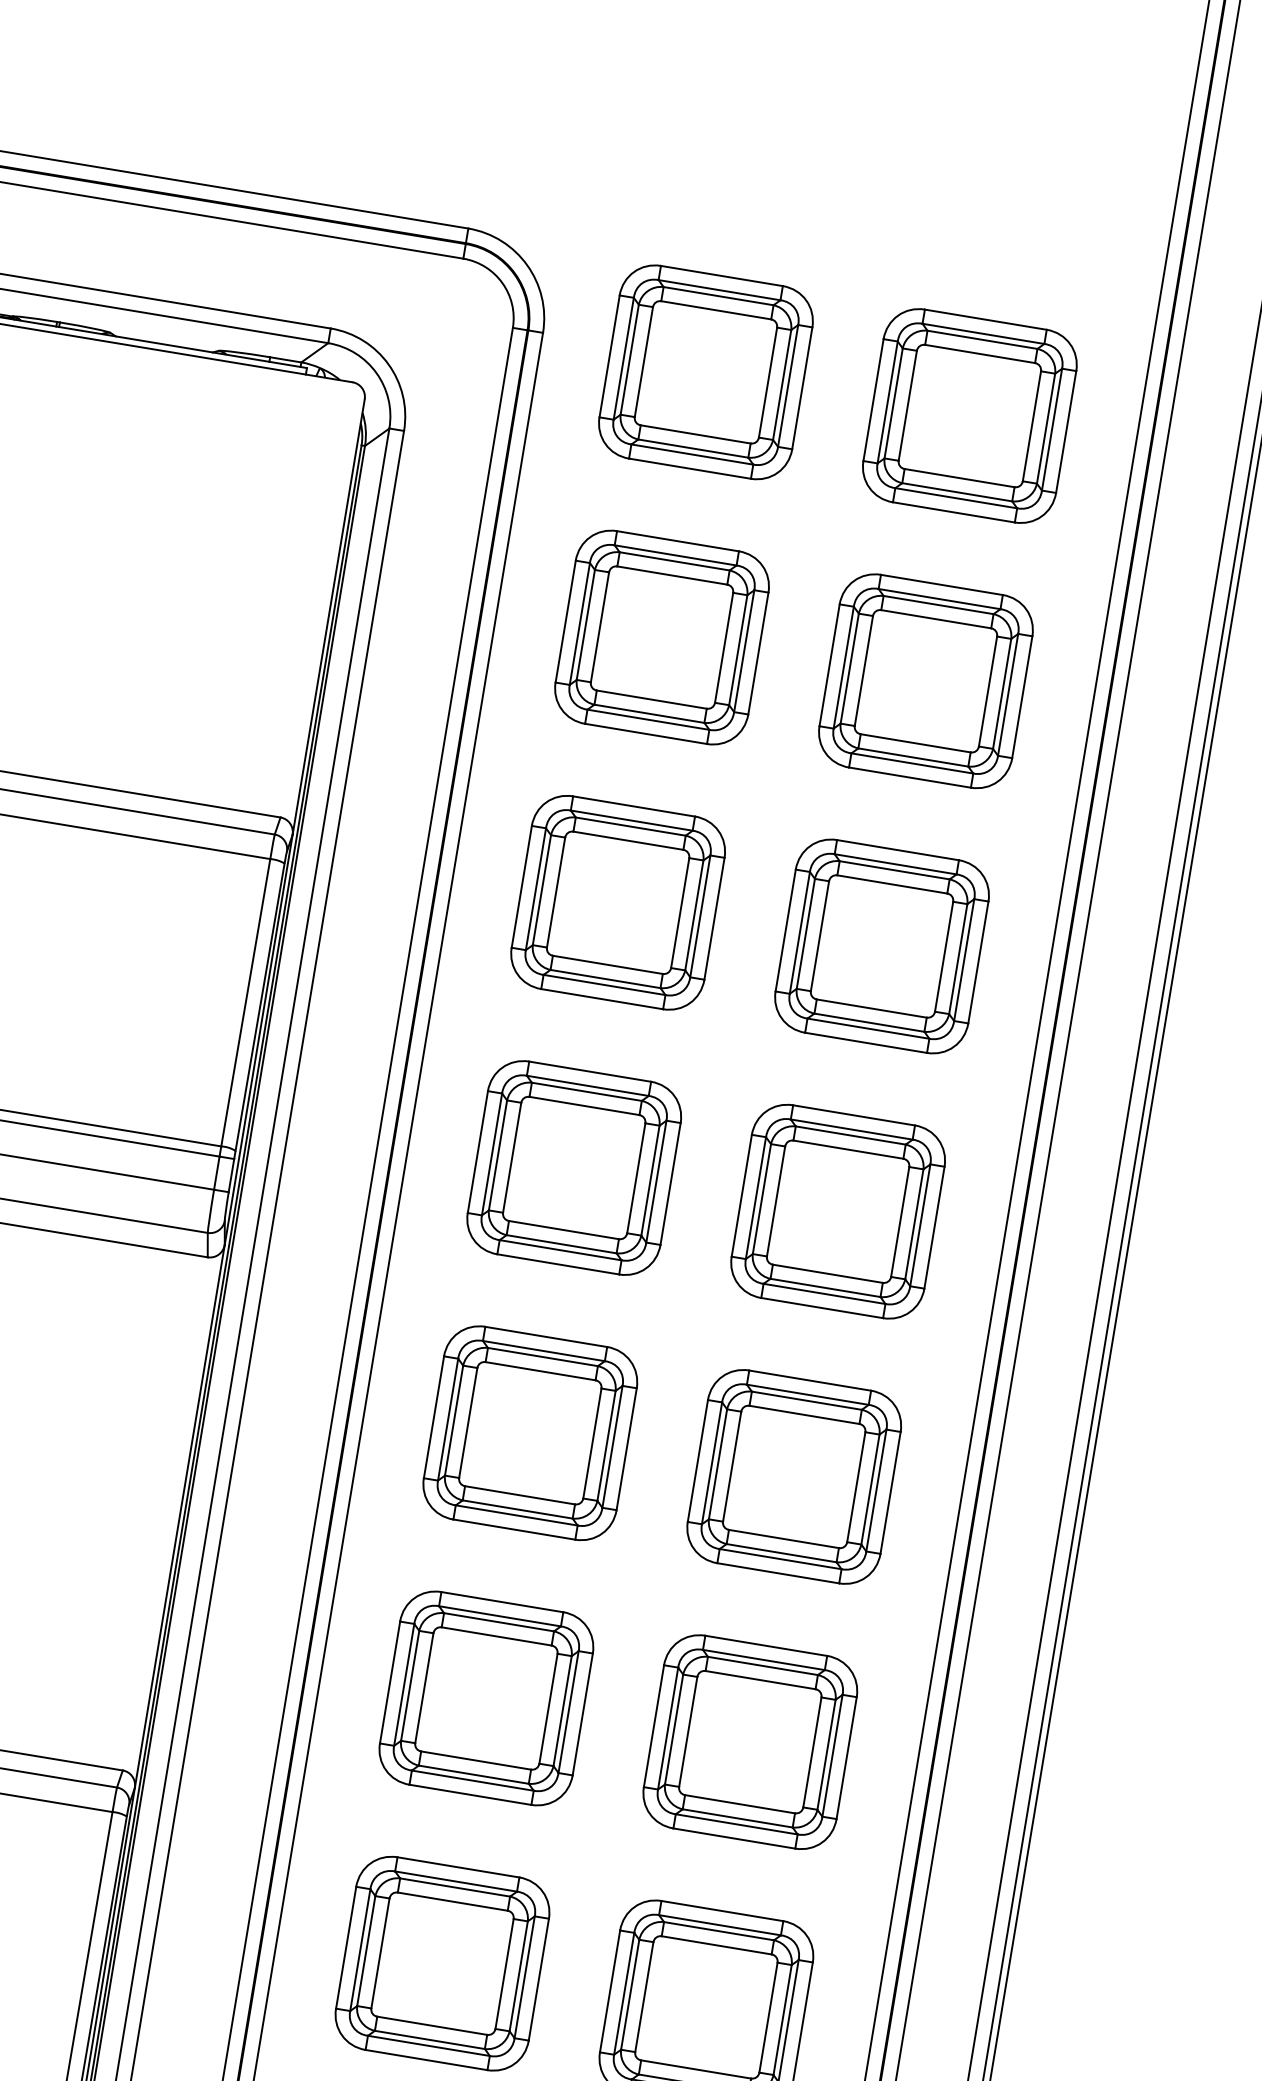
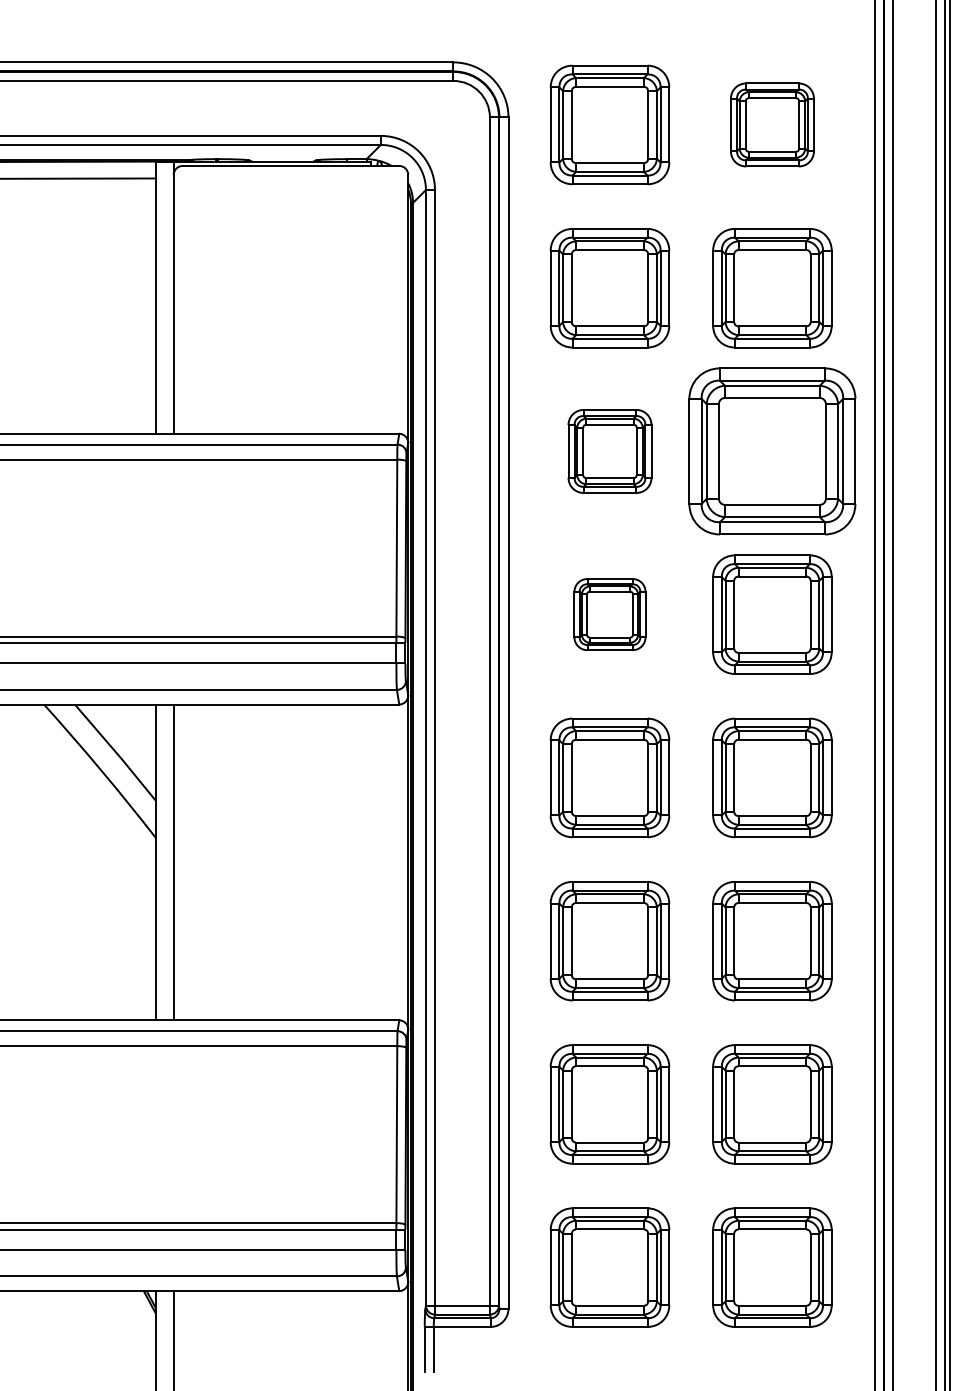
part: (970, 415) -> (772, 124), size x0.7
part: (617, 902) -> (609, 451), size x0.7
part: (882, 946) -> (772, 451), size x1.4
part: (573, 1167) -> (609, 614), size x0.6

